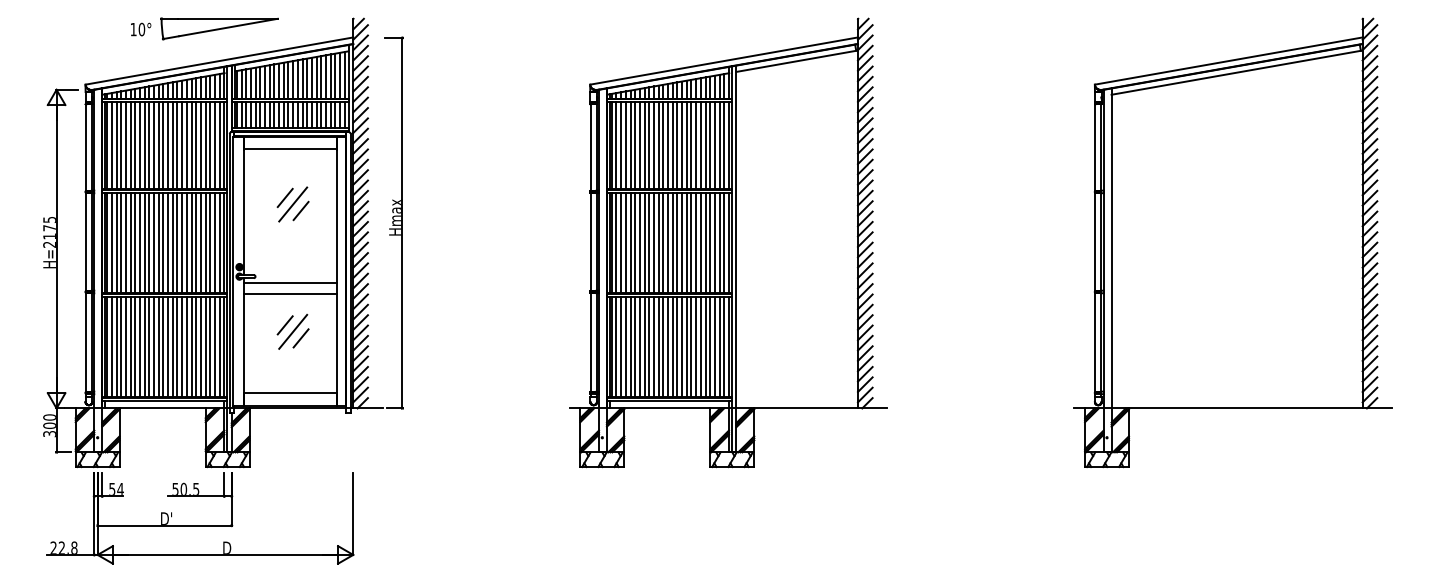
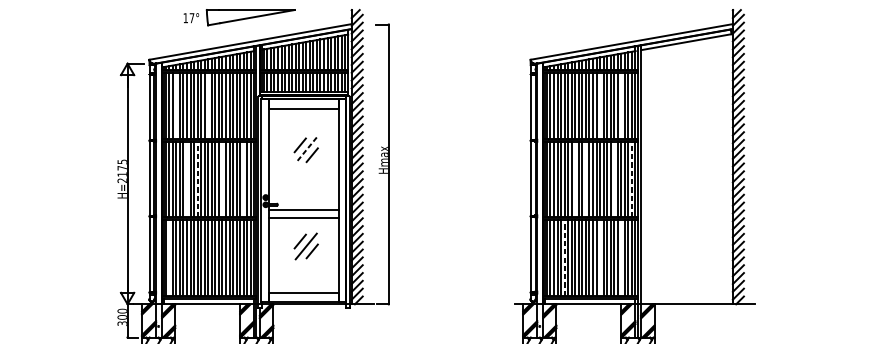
text: (141, 29) -> (191, 18), 10° -> 17°
line: (121, 145) -> (176, 105), removed
line: (163, 145) -> (208, 105), removed
line: (682, 145) -> (600, 105), removed
line: (710, 145) -> (621, 105), removed
line: (293, 204) -> (306, 150), solid -> dashed
line: (149, 242) -> (197, 178), solid -> dashed
line: (724, 242) -> (632, 178), solid -> dashed
line: (135, 243) -> (187, 179), removed
line: (182, 243) -> (222, 179), removed
line: (210, 243) -> (243, 179), removed
line: (649, 243) -> (575, 179), removed
line: (663, 243) -> (586, 179), removed
line: (700, 243) -> (613, 179), removed
line: (635, 346) -> (564, 257), solid -> dashed
line: (111, 347) -> (169, 258), removed
line: (682, 347) -> (600, 258), removed
line: (710, 347) -> (621, 258), removed

